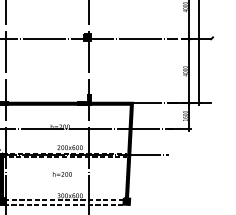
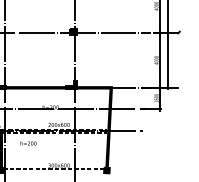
text: (62, 174) -> (28, 143), moved
line: (64, 205) -> (54, 173), removed

